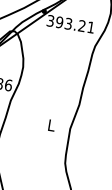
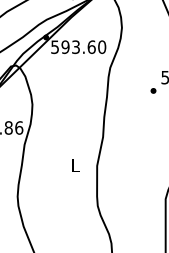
text: (70, 23) -> (78, 46), 393.21 -> 593.60

